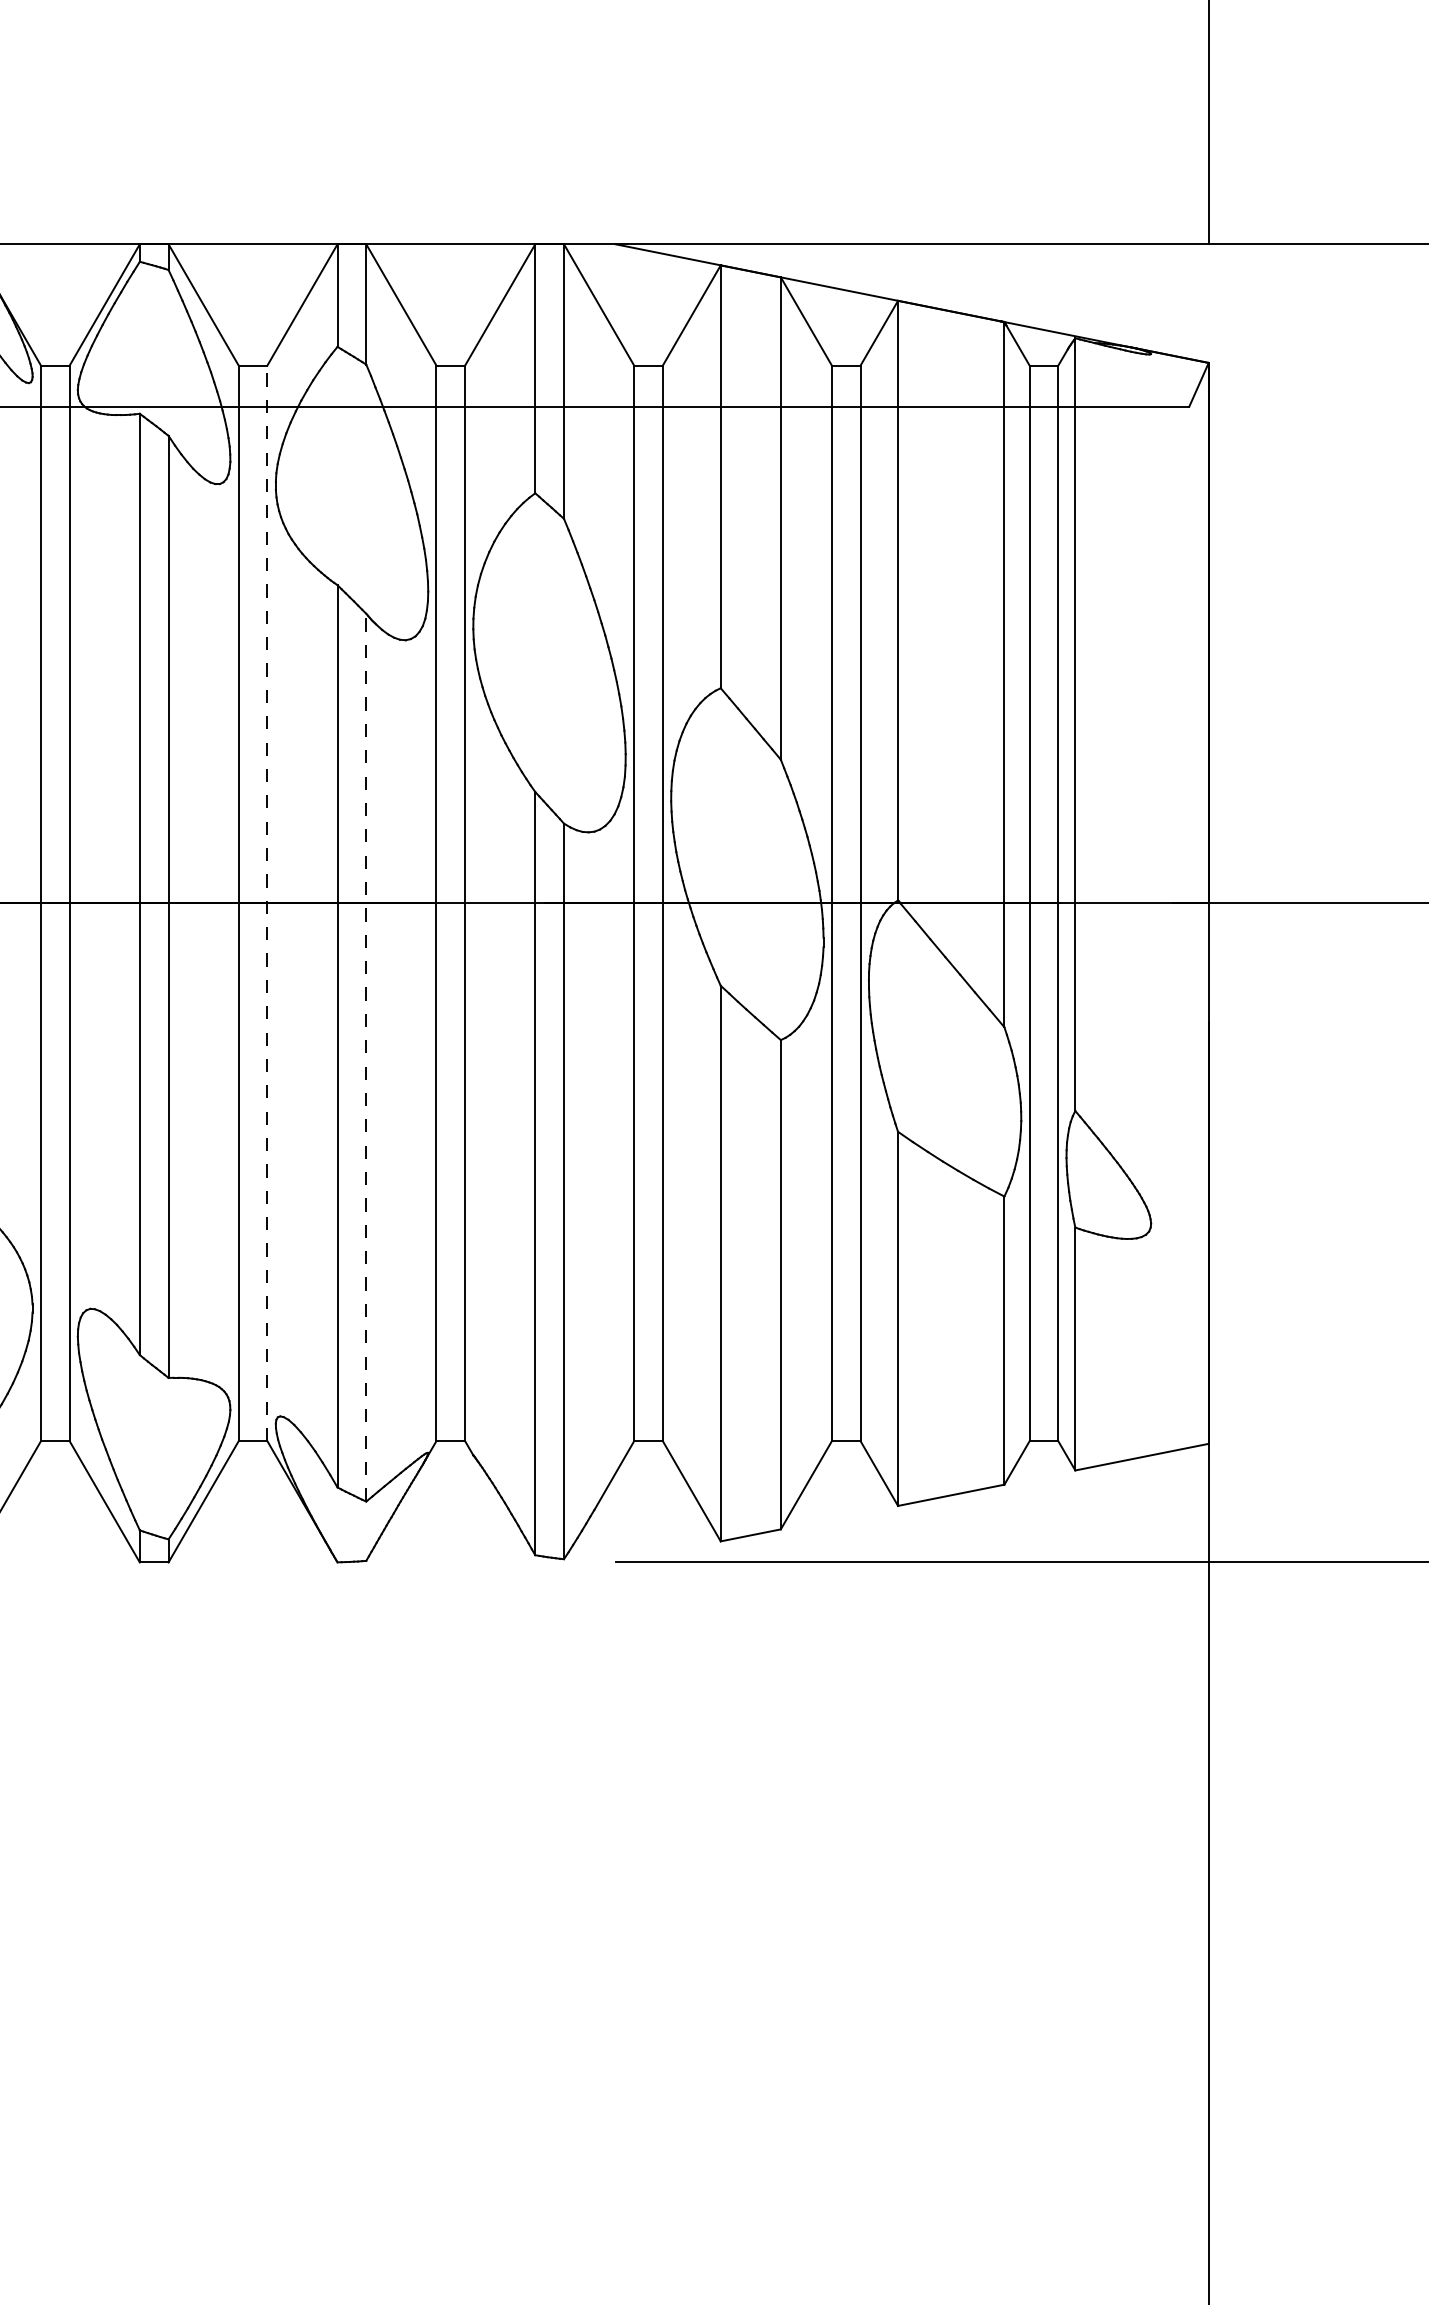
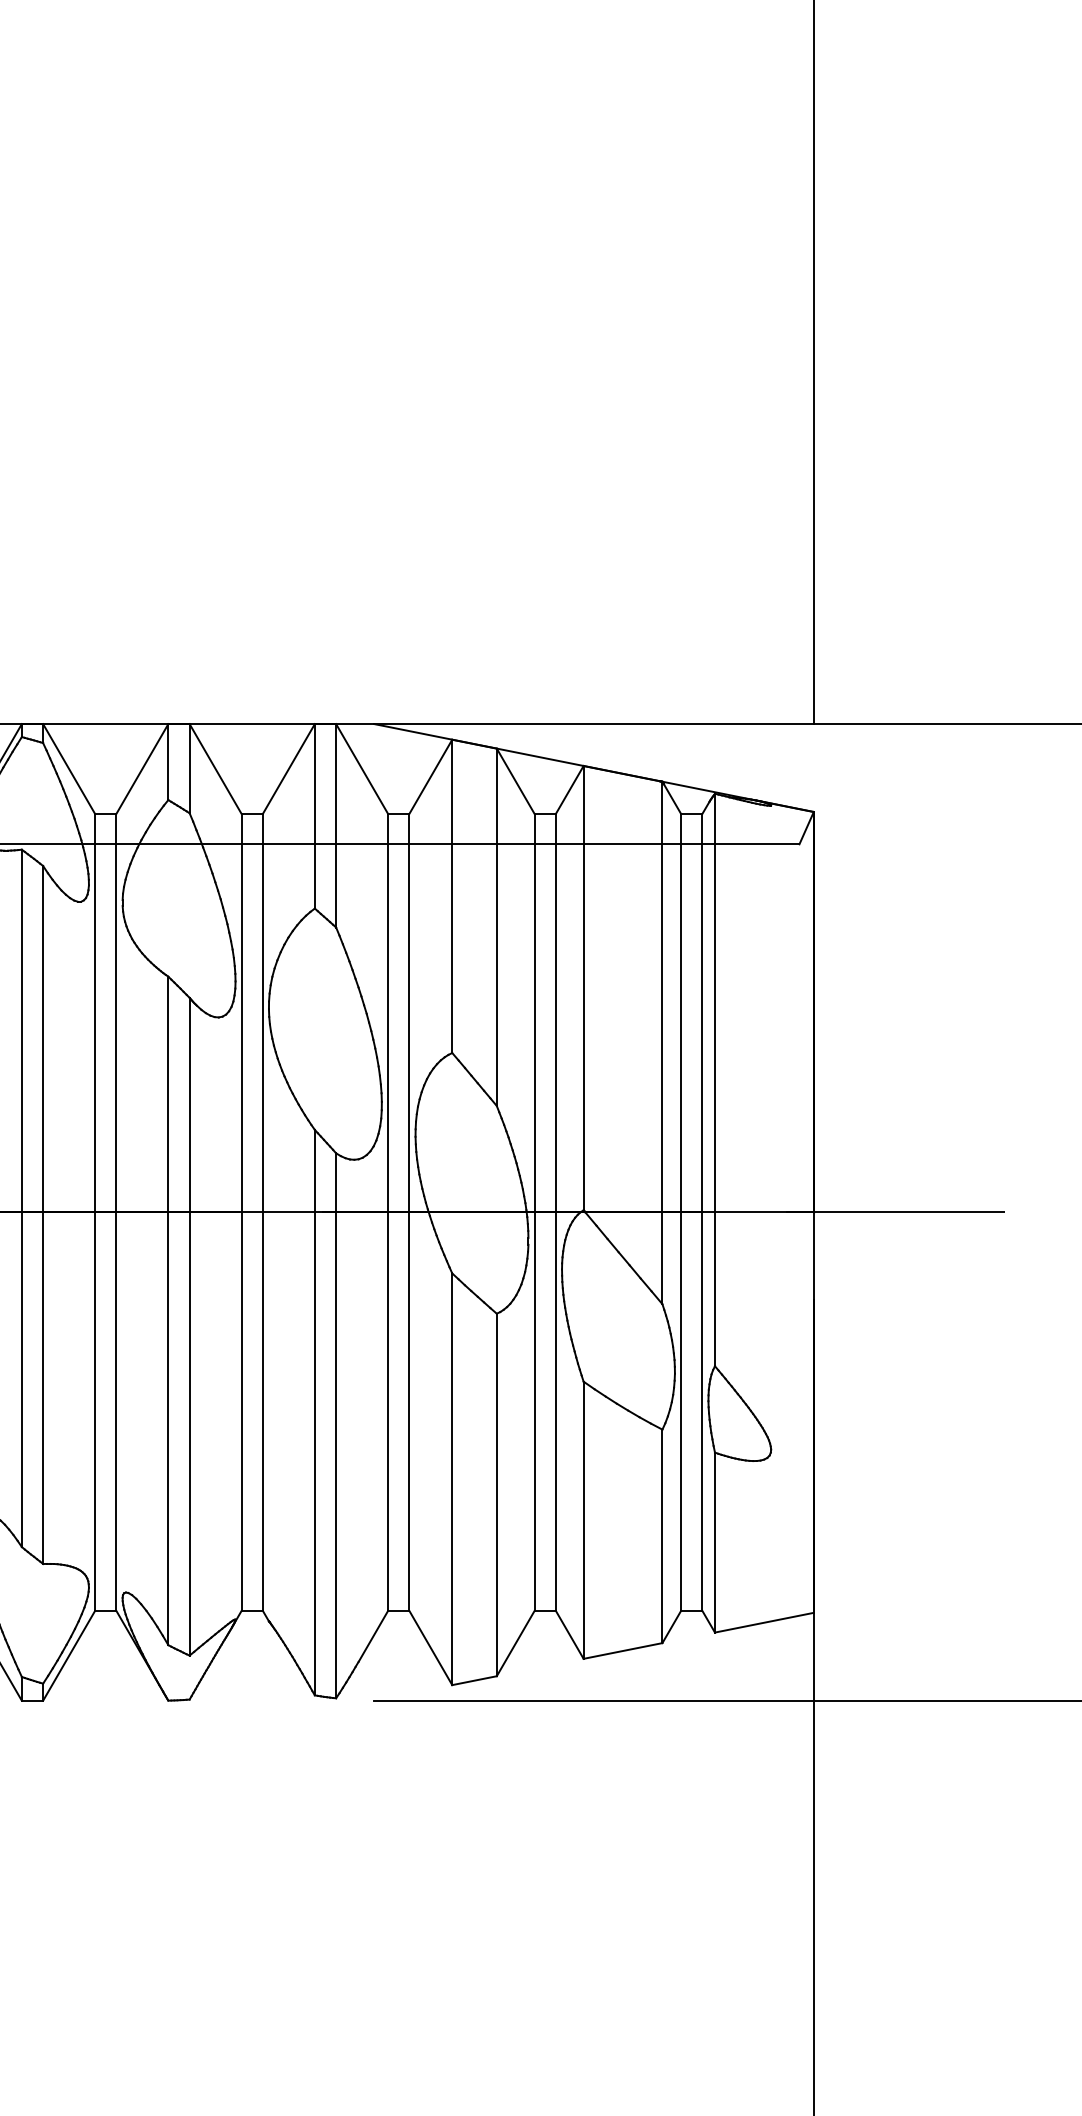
line: (267, 902) -> (116, 1211), dashed -> solid
line: (366, 1057) -> (189, 1326), dashed -> solid

